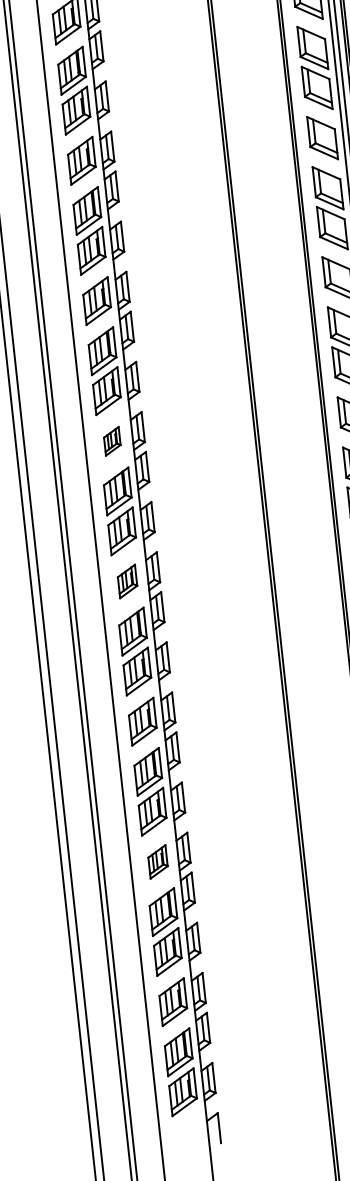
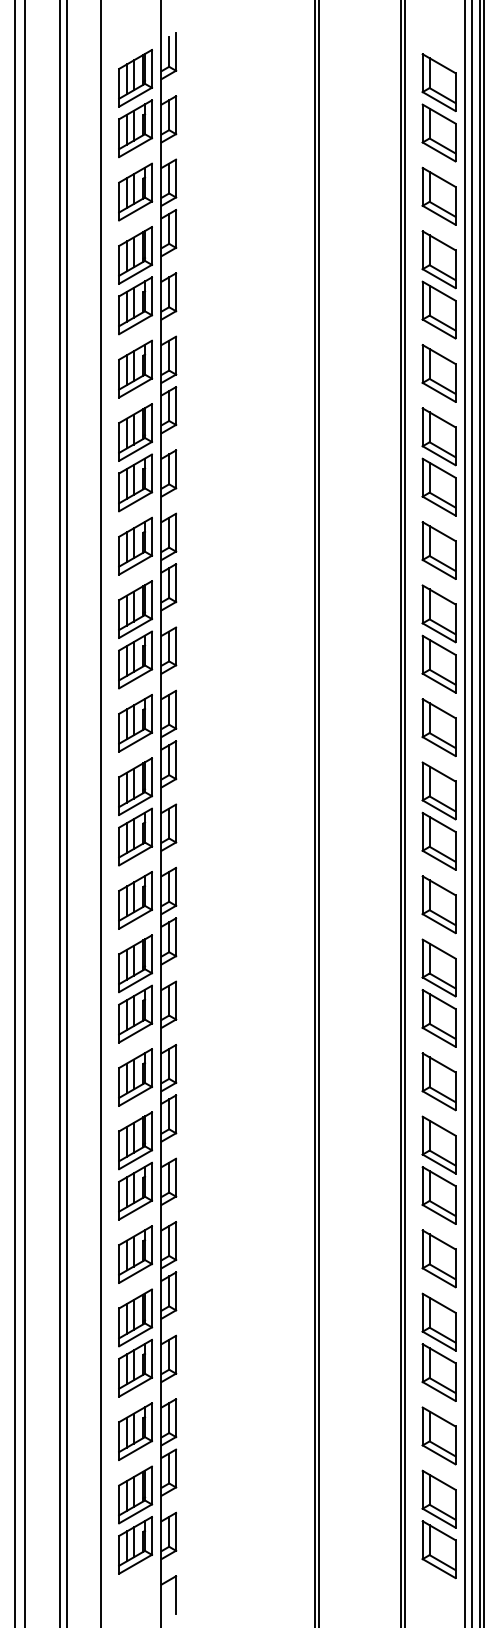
part: (112, 441) -> (135, 723), size x1.67
part: (127, 581) -> (135, 900), size x1.43
part: (158, 861) -> (135, 1254), size x1.43

